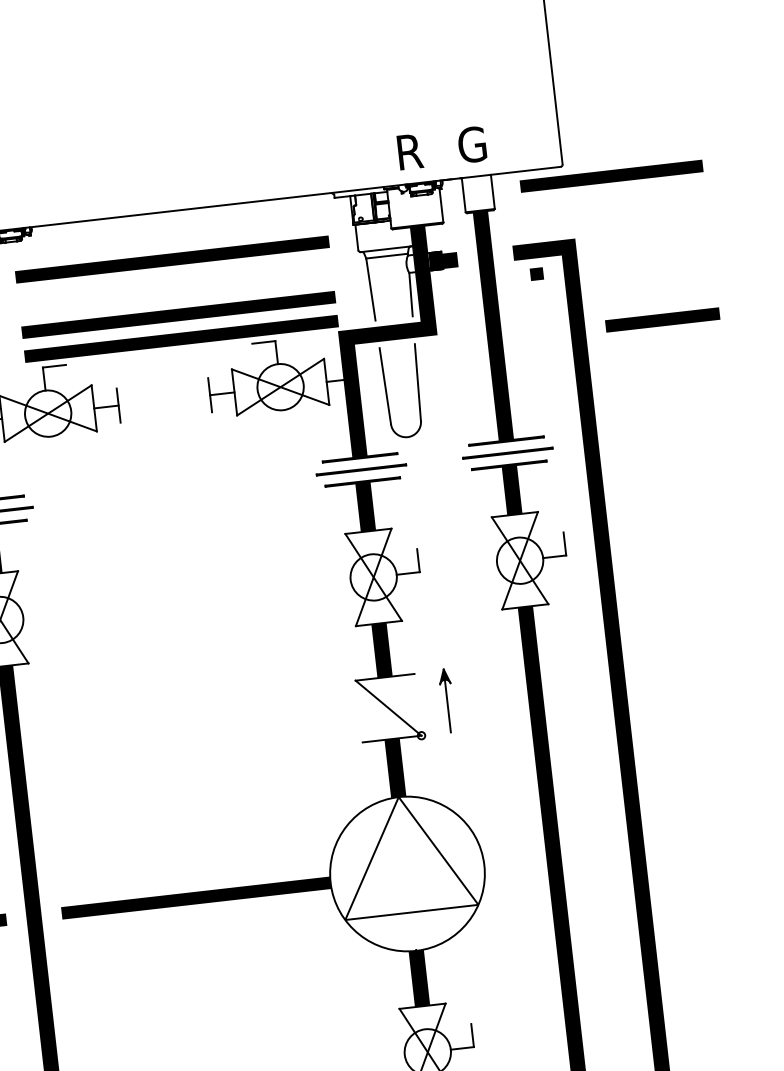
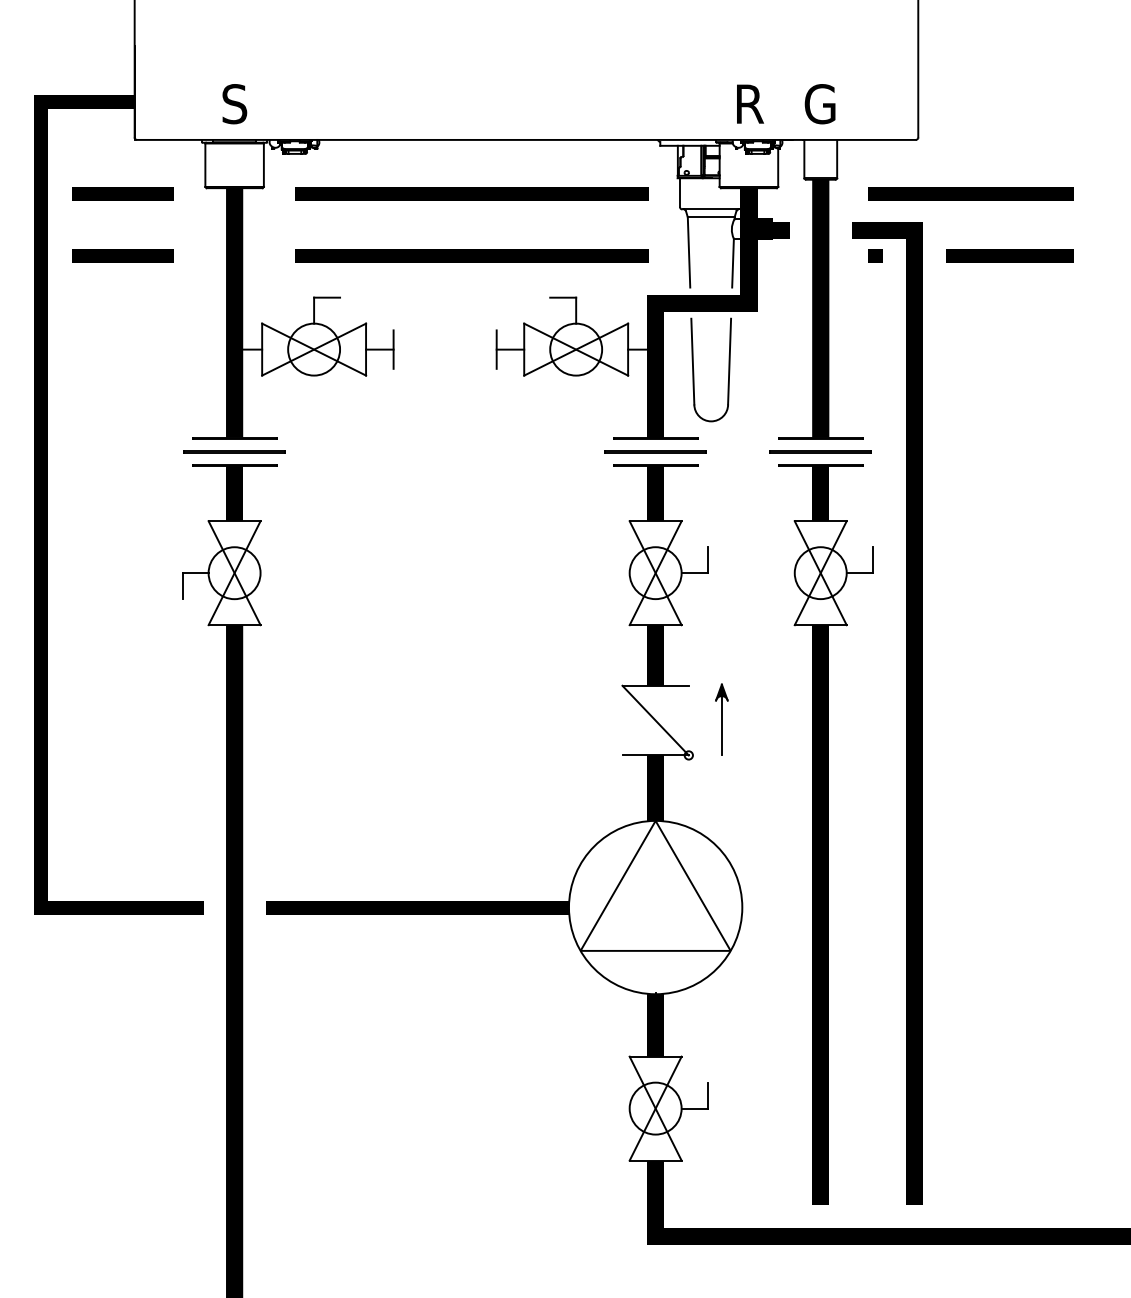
line: (610, 176) -> (970, 193), moved
line: (662, 319) -> (1009, 255), moved
line: (180, 338) -> (471, 282), removed

